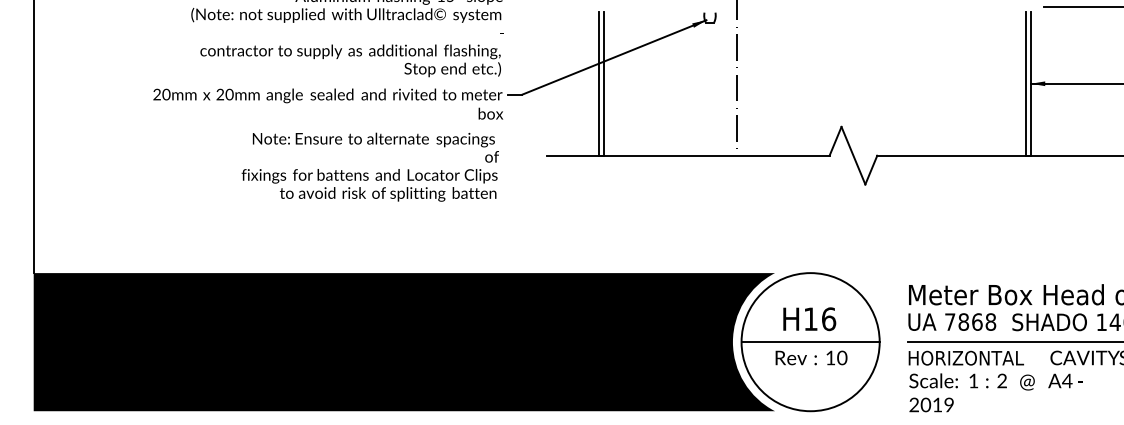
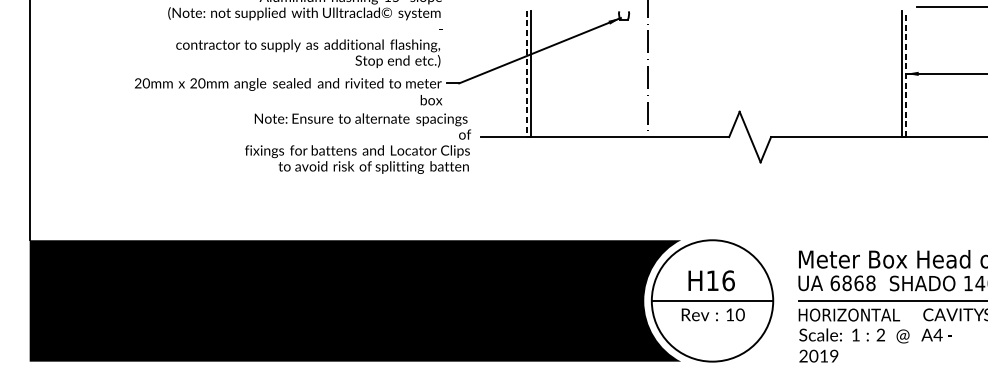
line: (599, 83) -> (526, 73), solid -> dashed
line: (1030, 83) -> (905, 73), solid -> dashed
text: (369, 166) -> (357, 143), moved
text: (950, 321) -> (835, 282), 7868 -> 6868

